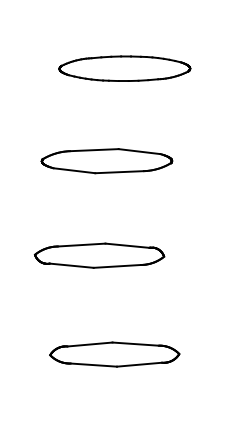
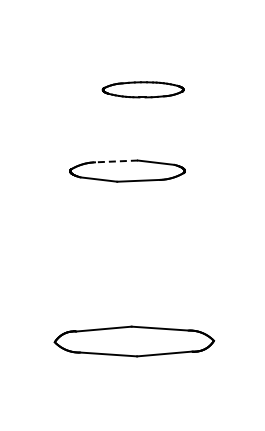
part: (123, 68) -> (142, 89), size x0.7
line: (93, 150) -> (115, 161), solid -> dashed
part: (98, 254) -> (120, 253), removed
part: (114, 353) -> (134, 340), size x1.4

